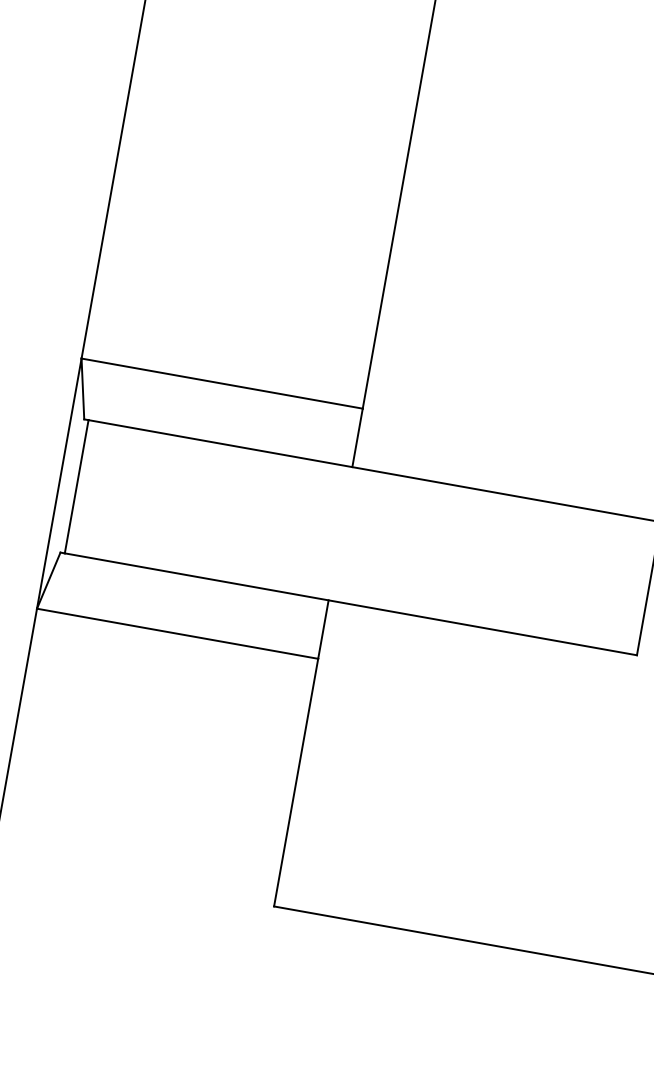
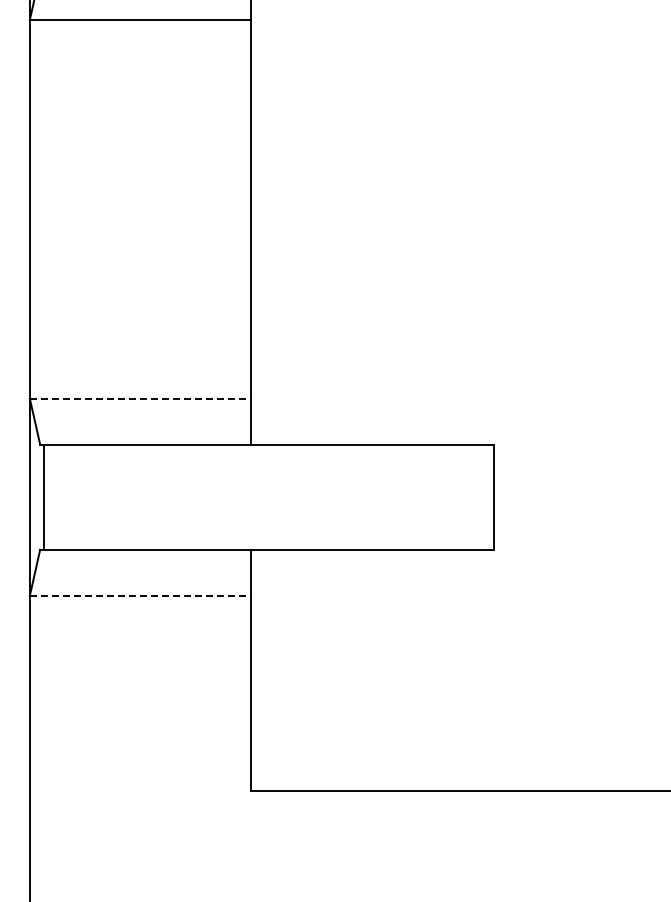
line: (222, 383) -> (140, 398), solid -> dashed
line: (177, 633) -> (140, 595), solid -> dashed

